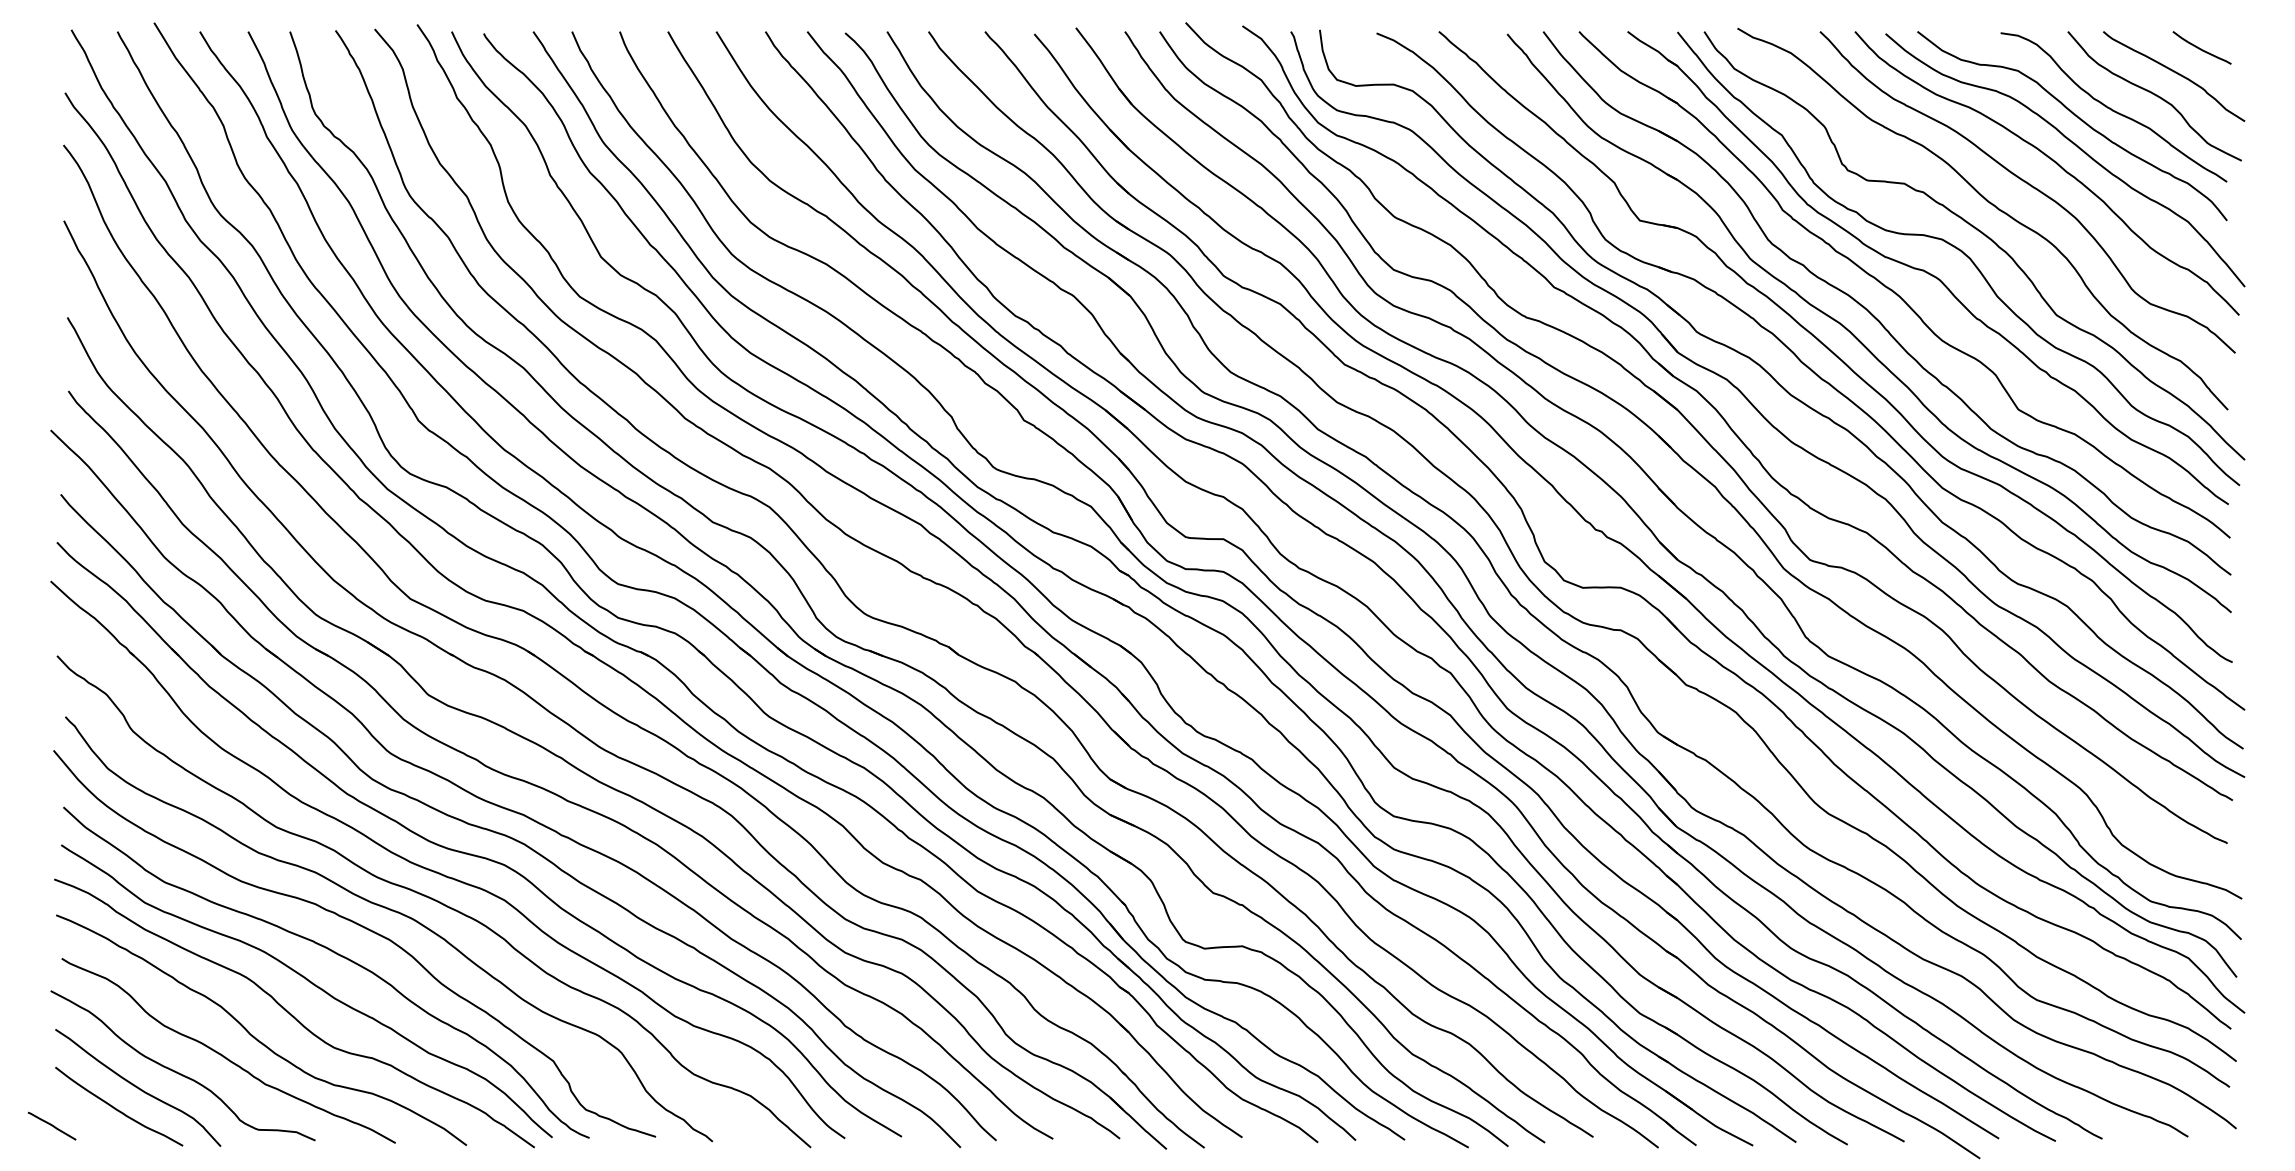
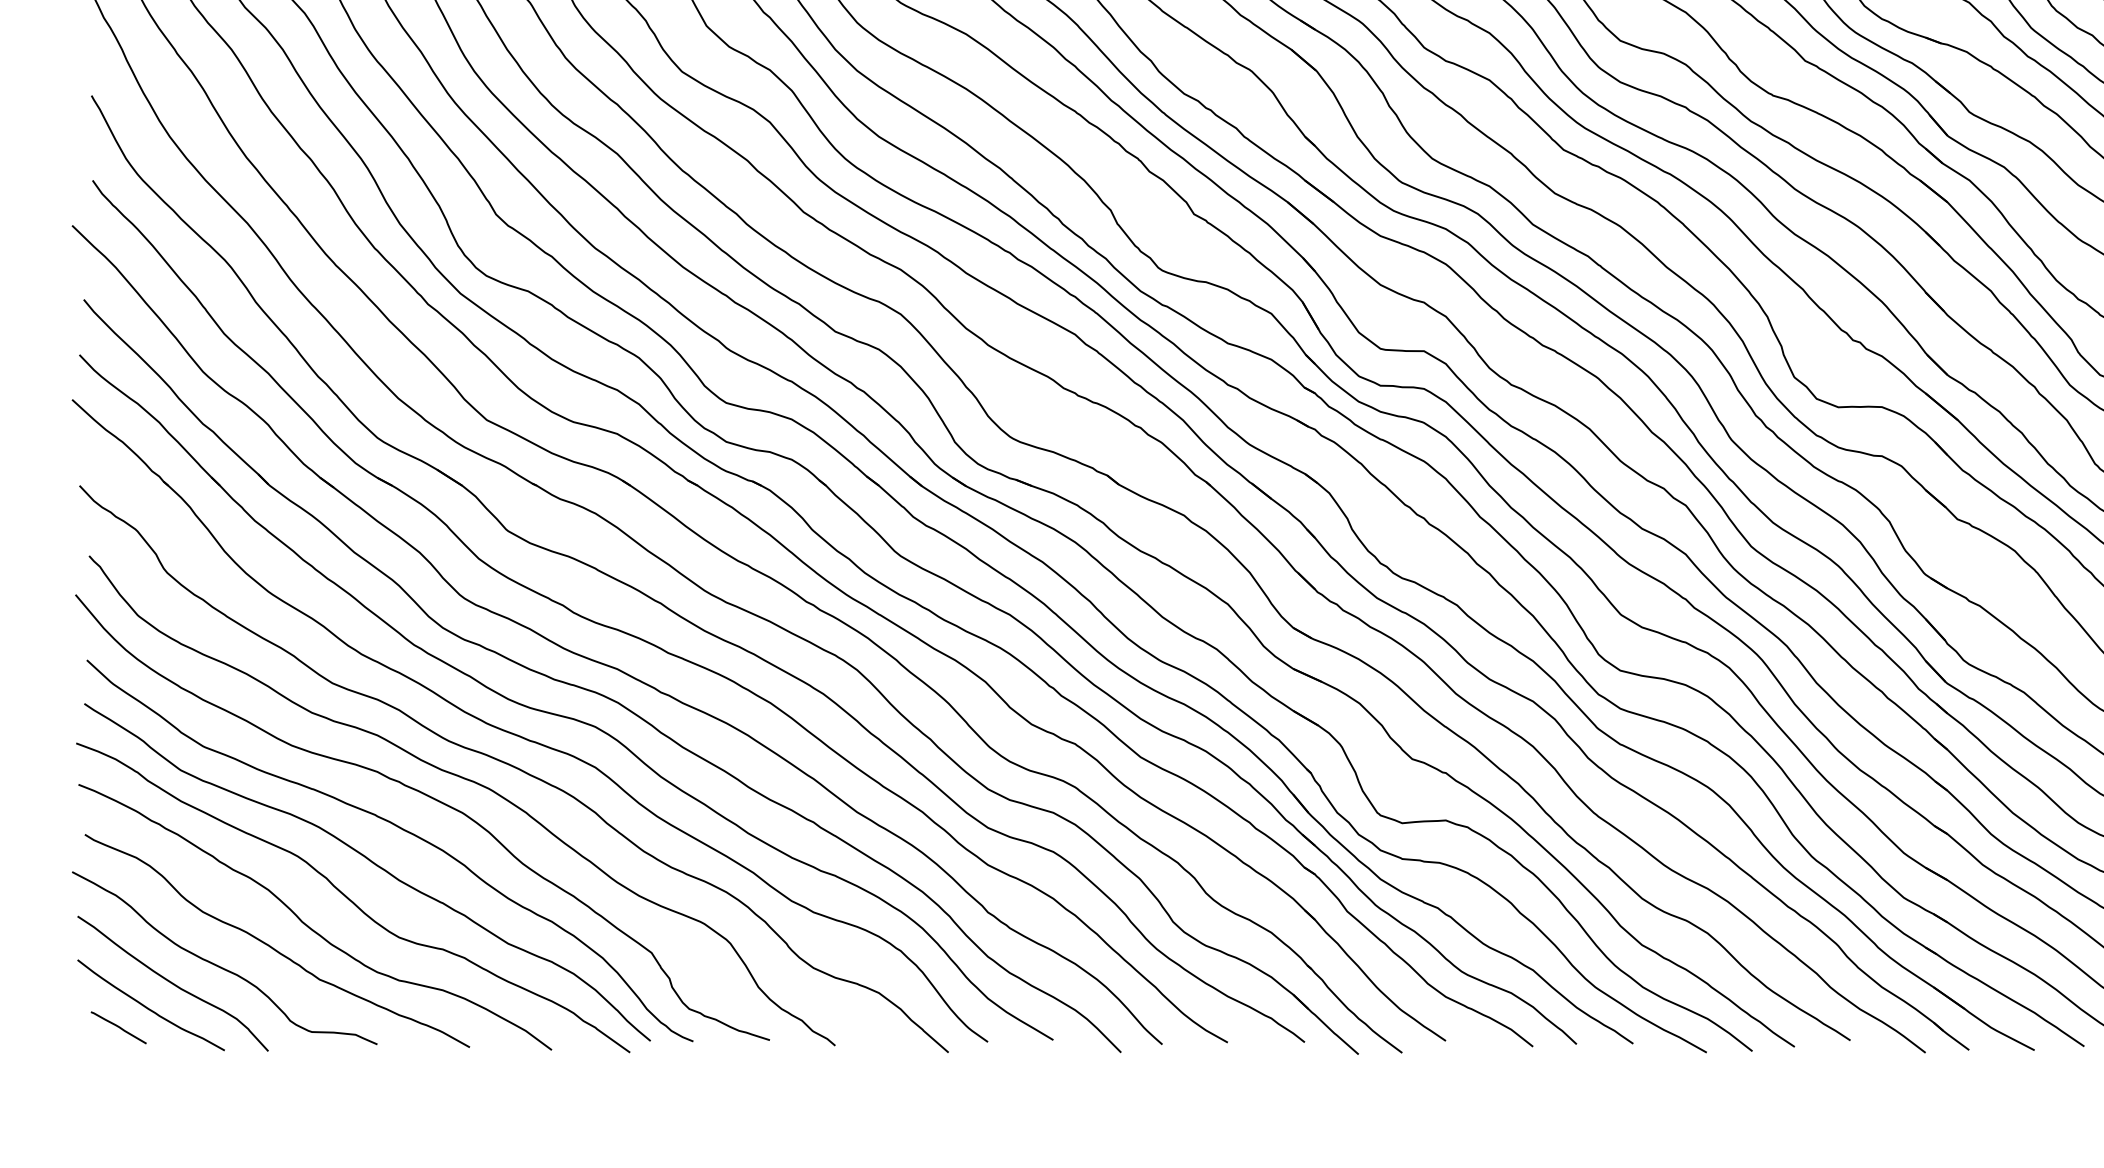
line: (51, 1125) -> (118, 1027), moved

